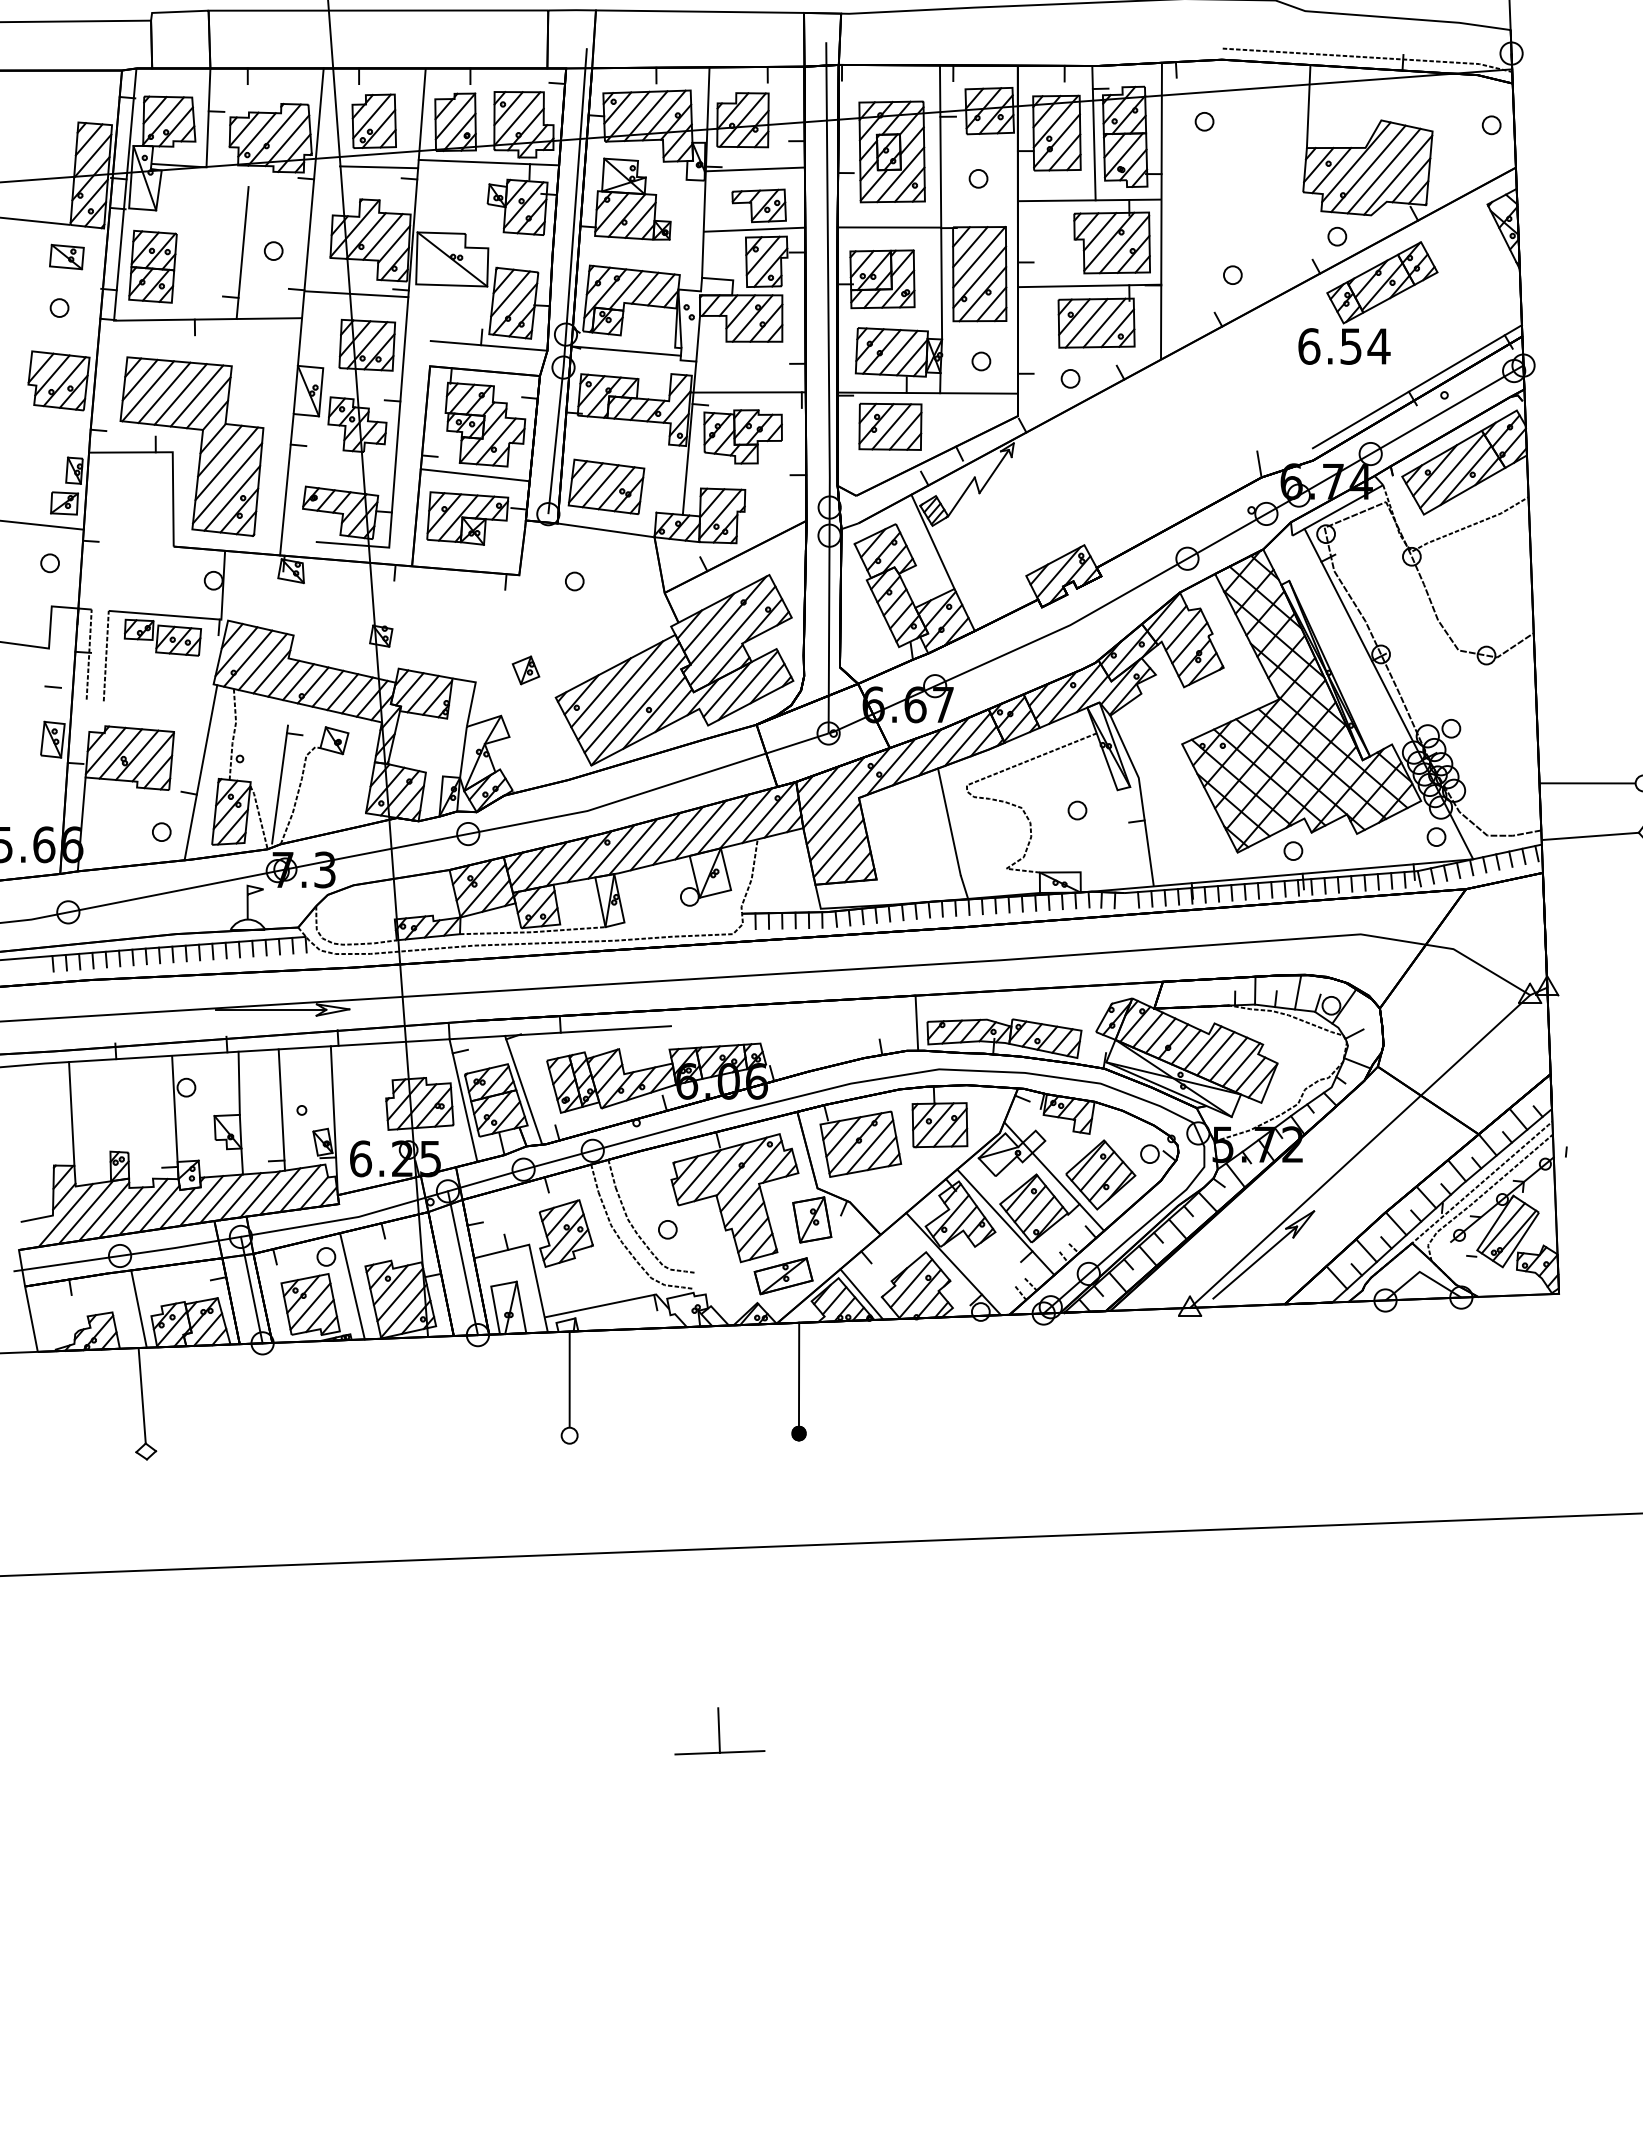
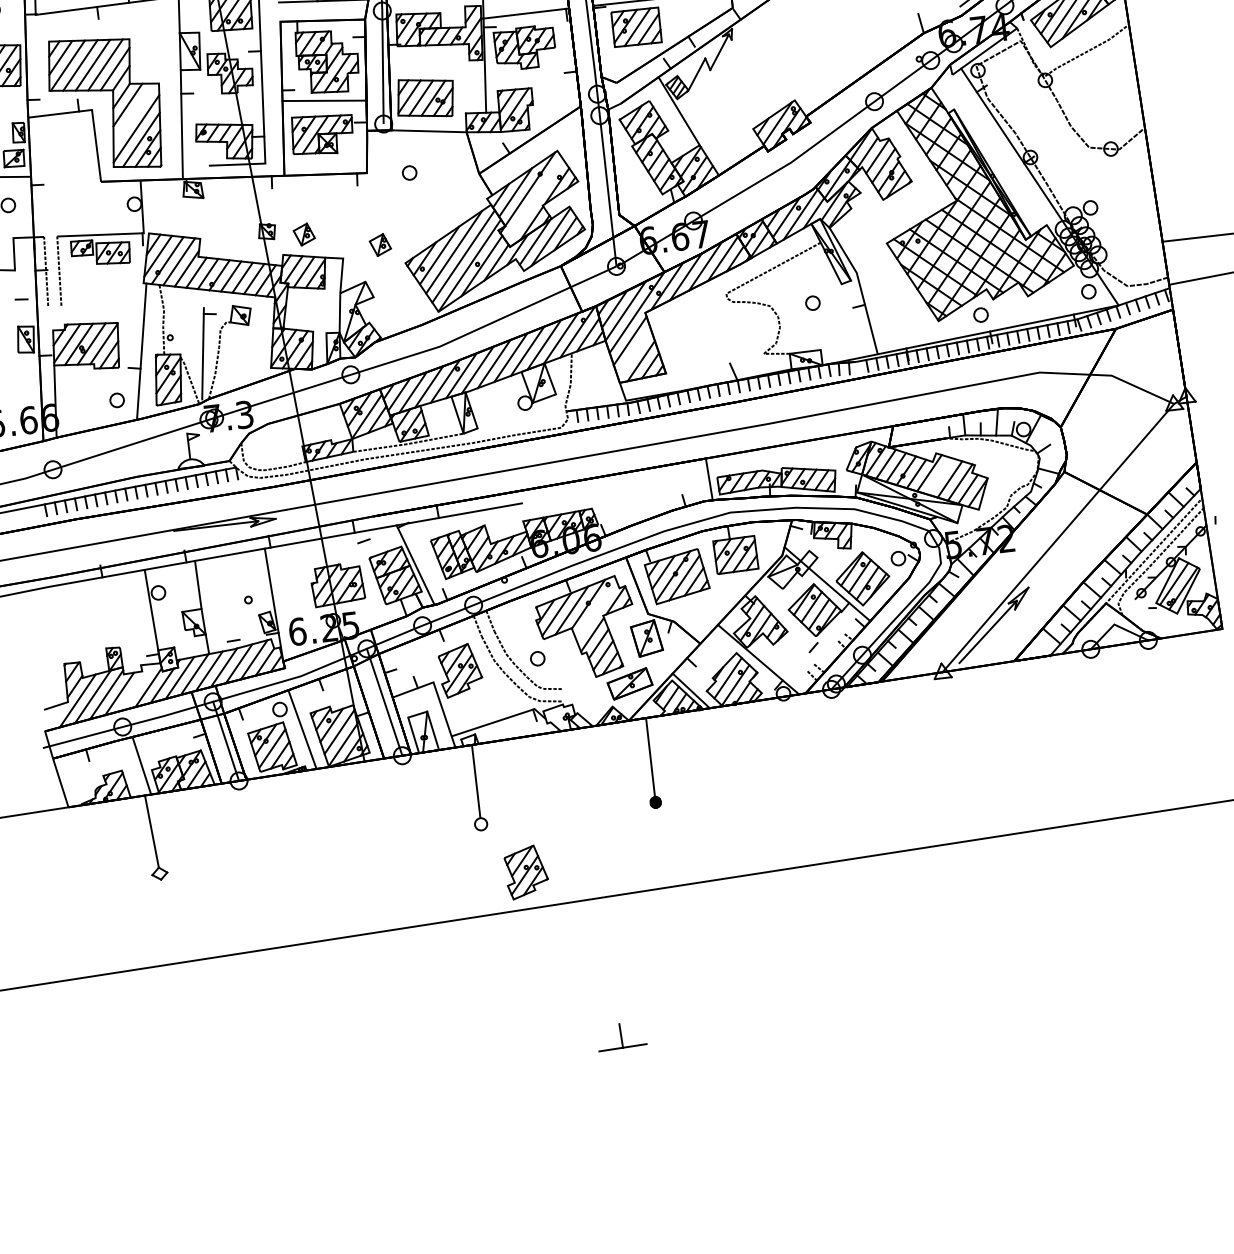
line: (226, 463) -> (133, 113), removed
line: (732, 635) -> (534, 200), removed
part: (428, 645) -> (303, 234), added
line: (949, 821) -> (716, 322), removed
line: (838, 848) -> (634, 353), removed
line: (1215, 1053) -> (939, 476), removed
line: (463, 1100) -> (370, 578), removed
line: (281, 1109) -> (232, 601), removed
line: (71, 1113) -> (73, 622), removed
line: (750, 1175) -> (595, 610), removed
line: (143, 1206) -> (136, 687), removed
line: (1005, 1222) -> (794, 623), removed
part: (620, 1504) -> (525, 872), added
part: (719, 1731) -> (621, 1036), size x0.7

